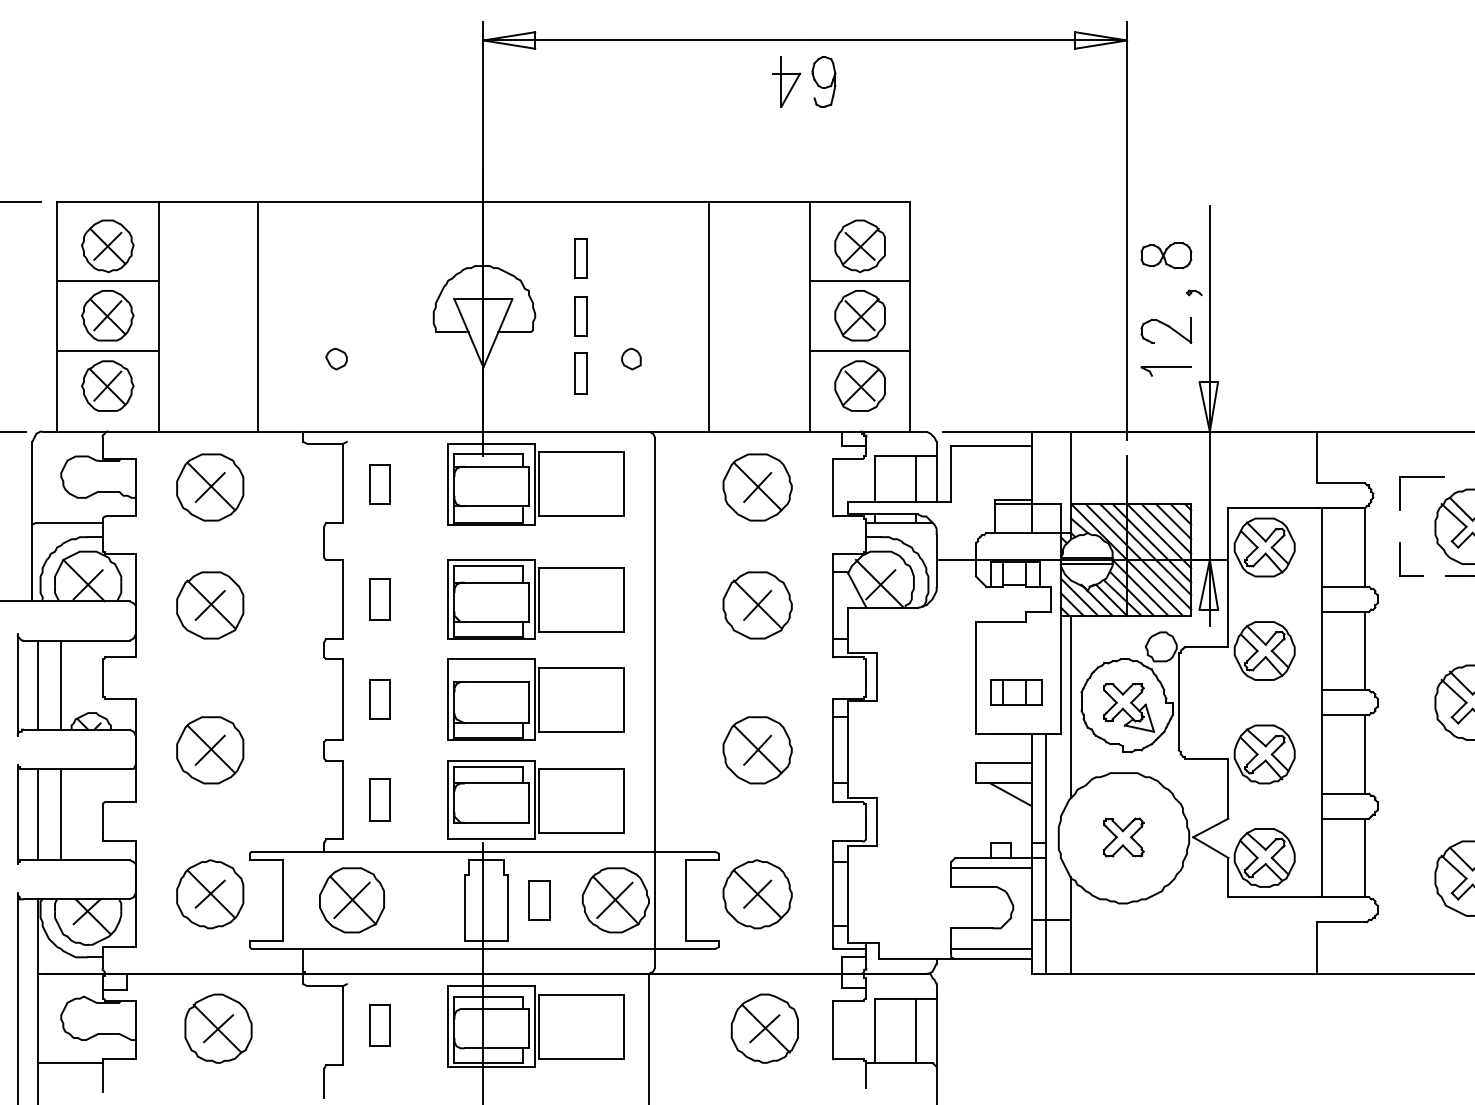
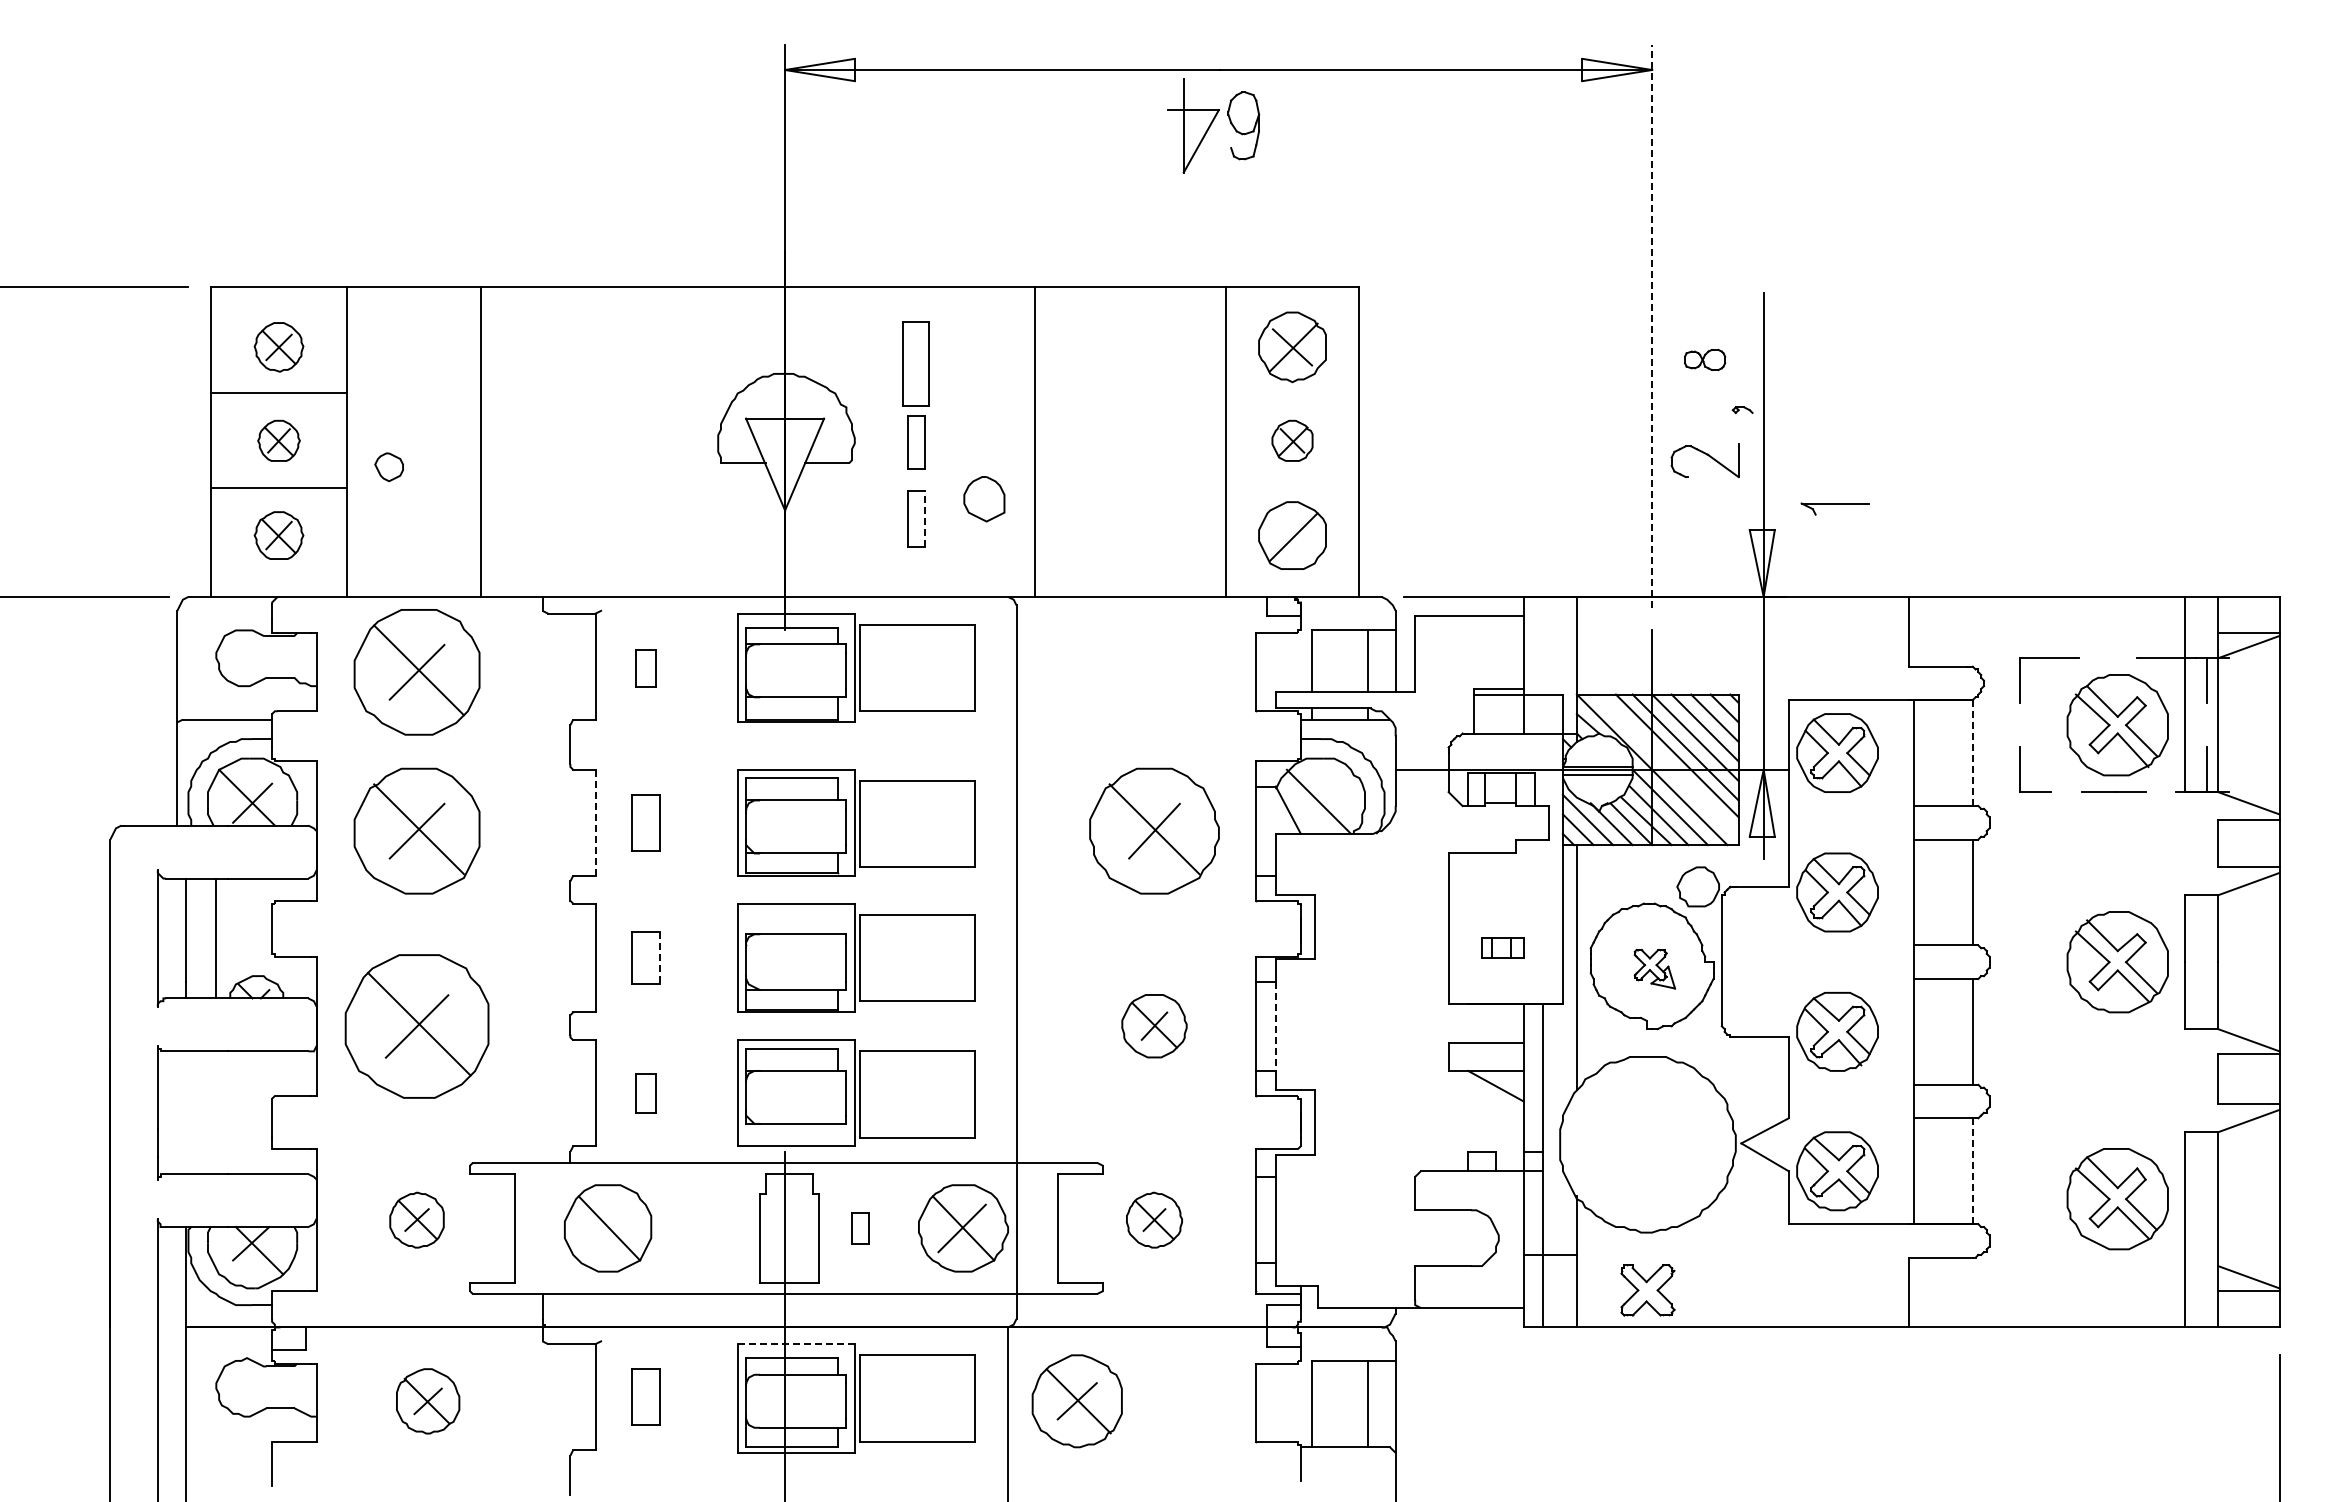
part: (786, 81) -> (1193, 125), size x1.4
line: (1127, 230) -> (1652, 326), solid -> dashed
part: (107, 246) -> (278, 347), size x0.7
part: (1165, 255) -> (1704, 359), size x0.6
part: (580, 259) -> (916, 364), size x1.6
line: (860, 280) -> (1292, 393), removed
part: (107, 315) -> (278, 440), size x0.6
part: (860, 315) -> (1292, 440), size x0.6
line: (709, 316) -> (1035, 441), moved
line: (860, 351) -> (1292, 488), removed
part: (336, 359) -> (388, 467), moved
part: (631, 359) -> (984, 499), size x1.6
part: (1165, 371) -> (1834, 508), moved
line: (586, 373) -> (924, 518), solid -> dashed
part: (107, 386) -> (278, 535), size x0.7
line: (860, 386) -> (1292, 535), removed
part: (379, 484) -> (645, 668), size x0.7
part: (209, 486) -> (416, 671), size x1.4
part: (757, 486) -> (1154, 671), removed
line: (1364, 547) -> (1972, 753), solid -> dashed
line: (1138, 556) -> (1667, 765), removed
line: (880, 584) -> (1319, 802), removed
line: (342, 599) -> (595, 822), solid -> dashed
part: (209, 604) -> (416, 830), size x1.4
part: (757, 604) -> (1154, 830), size x1.4
part: (1015, 692) -> (1502, 948), size x0.6
line: (390, 700) -> (659, 958), solid -> dashed
part: (1128, 708) -> (1654, 969), size x0.6
part: (209, 749) -> (416, 1025), size x1.6
part: (757, 749) -> (1154, 1025), size x0.7
line: (847, 750) -> (1275, 1026), solid -> dashed
part: (379, 799) -> (645, 1092), size x0.7
line: (38, 814) -> (185, 1112), removed
line: (61, 814) -> (216, 1112), removed
part: (1123, 837) -> (1647, 1290), moved
line: (1364, 858) -> (1972, 1171), solid -> dashed
line: (991, 868) -> (1469, 1185), removed
part: (209, 893) -> (416, 1219), size x0.6
part: (757, 893) -> (1154, 1219), size x0.6
line: (351, 900) -> (607, 1228), removed
part: (538, 900) -> (859, 1228), size x0.6
line: (991, 948) -> (1469, 1293), removed
line: (491, 986) -> (796, 1344), solid -> dashed
part: (218, 1028) -> (427, 1401), size x0.7
part: (764, 1028) -> (1076, 1401), moved
line: (70, 1062) -> (228, 1447), removed

